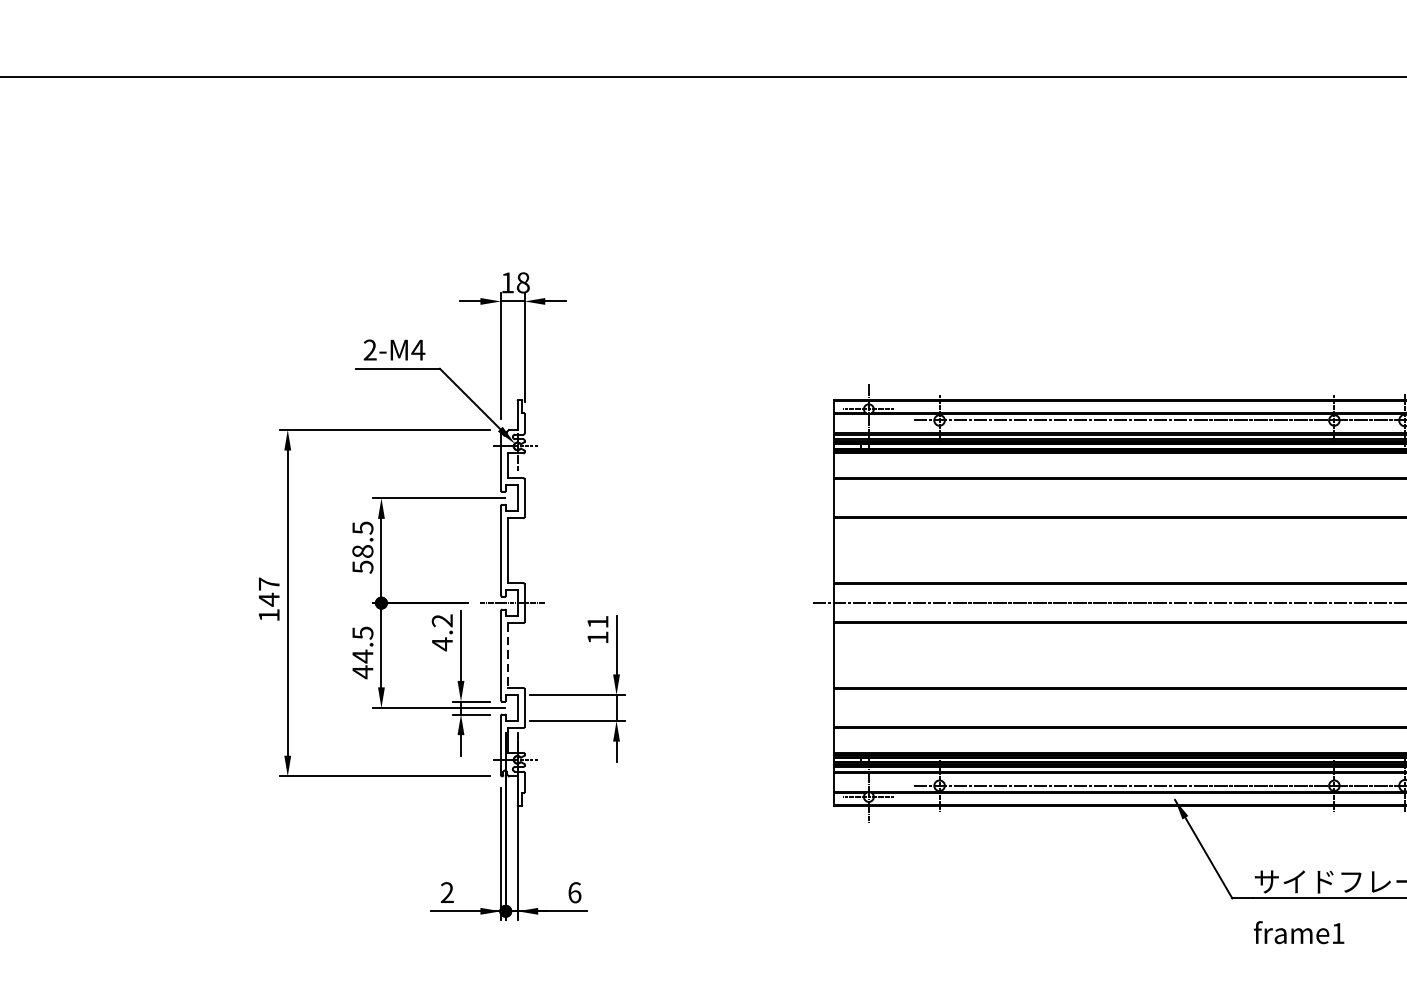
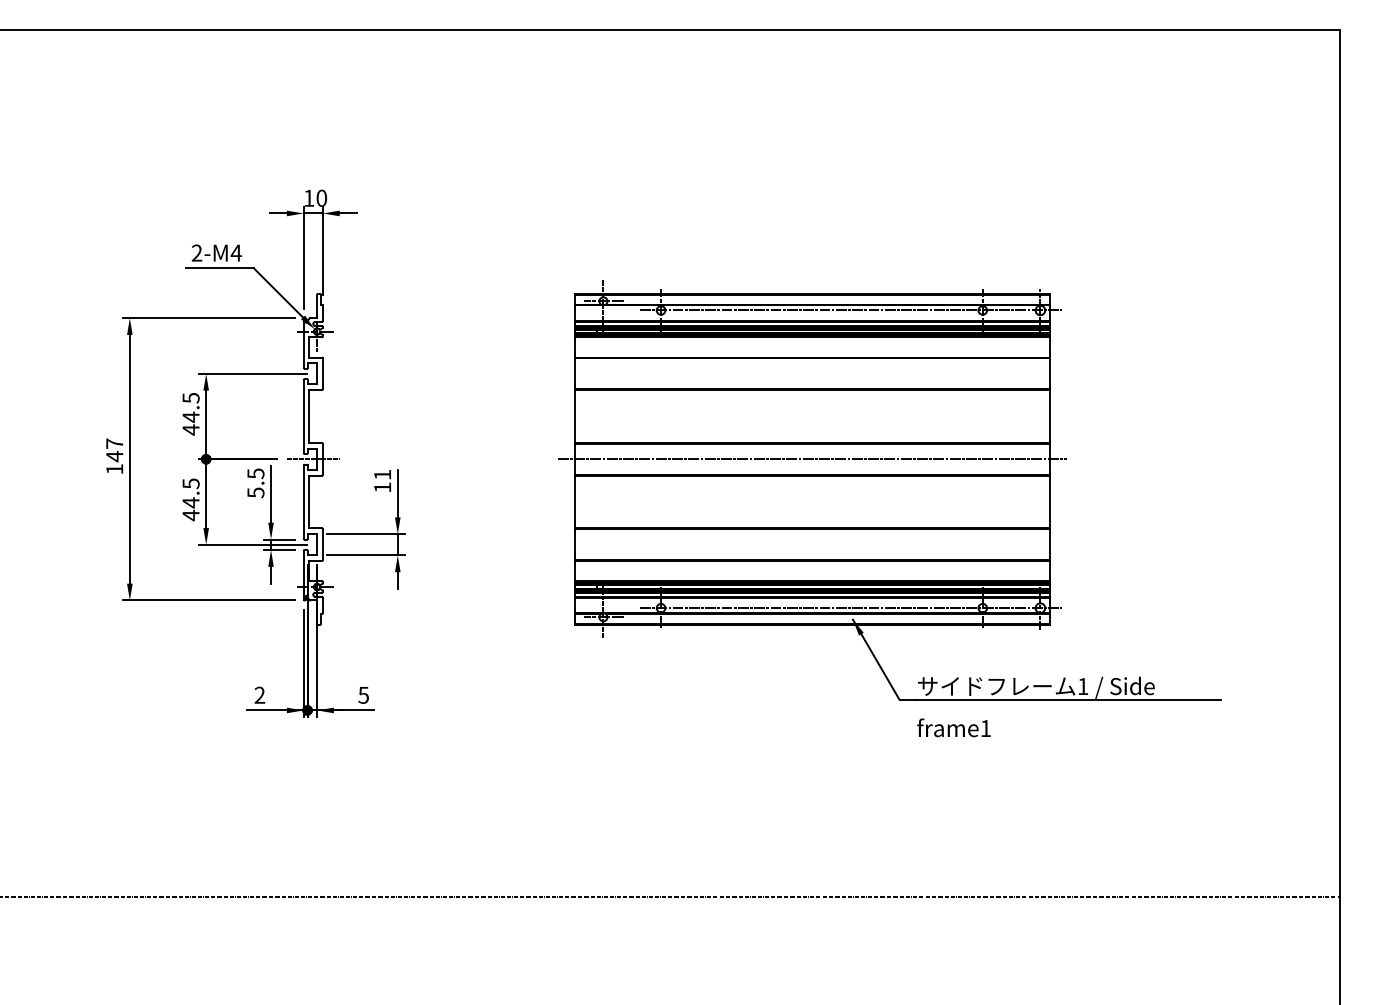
text: (522, 283) -> (321, 198), 18 -> 10
text: (362, 559) -> (190, 423), 58.5 -> 44.5
text: (441, 632) -> (255, 483), 4.2 -> 5.5
line: (508, 656) -> (309, 502), dashed -> solid
text: (574, 891) -> (363, 694), 6 -> 5

